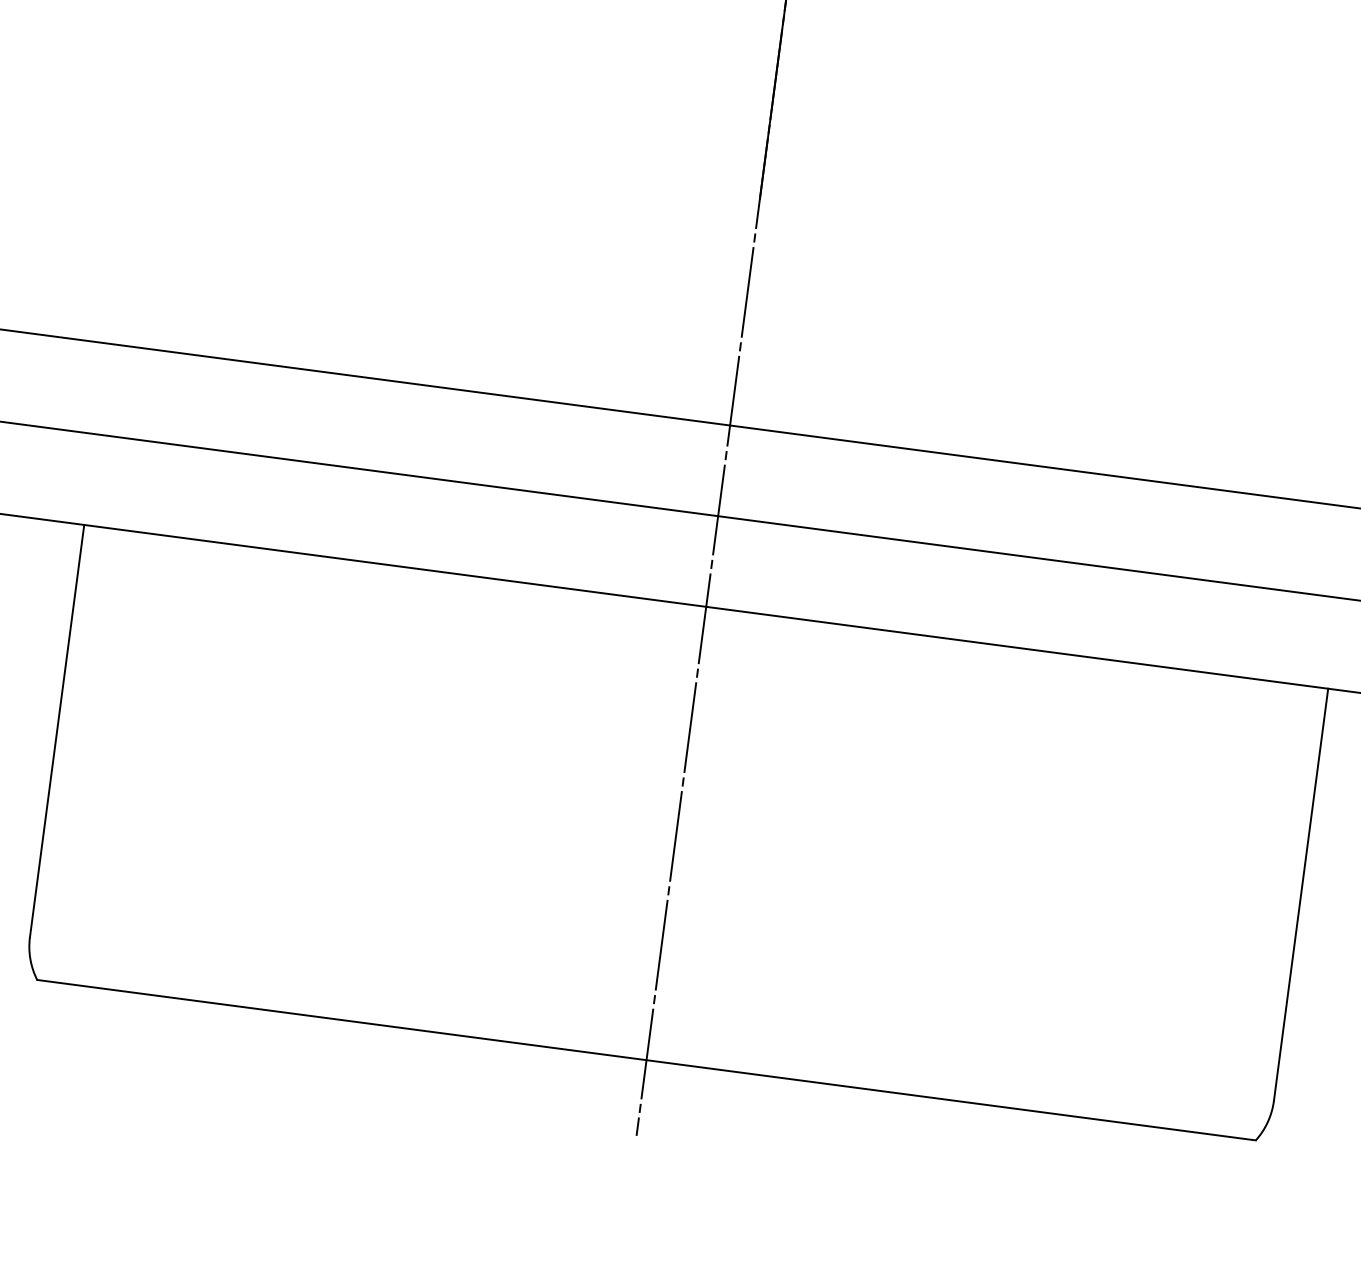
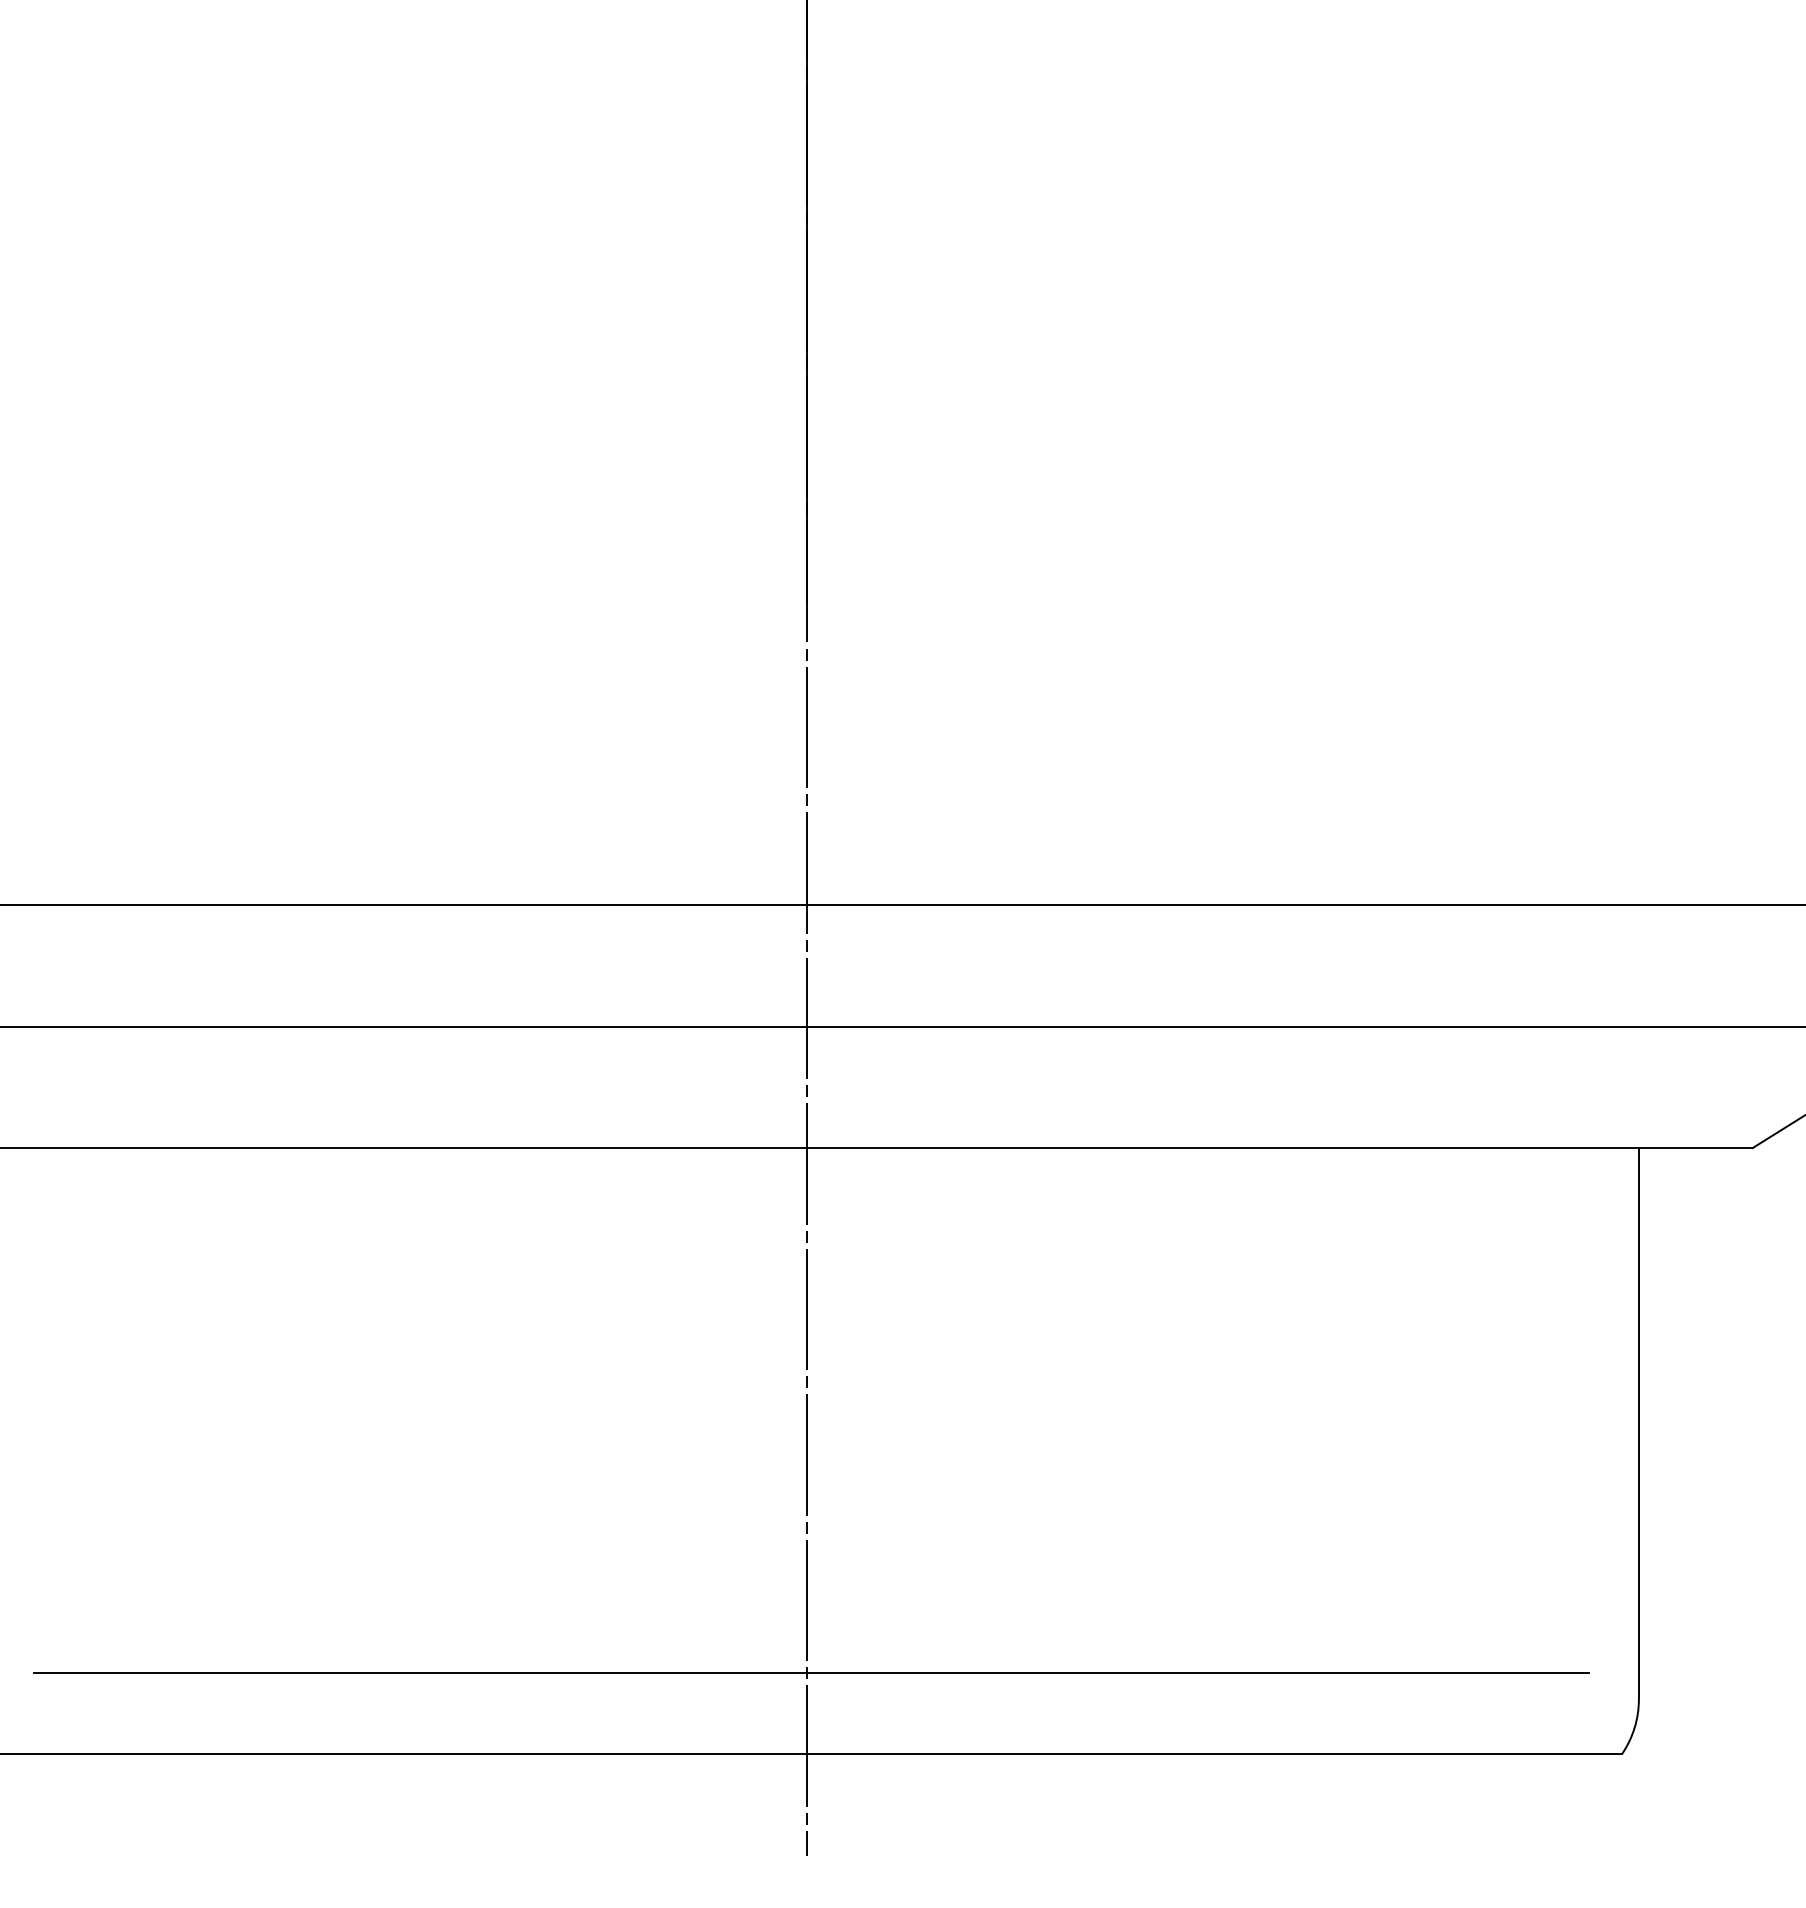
line: (657, 999) -> (810, 1672), added

